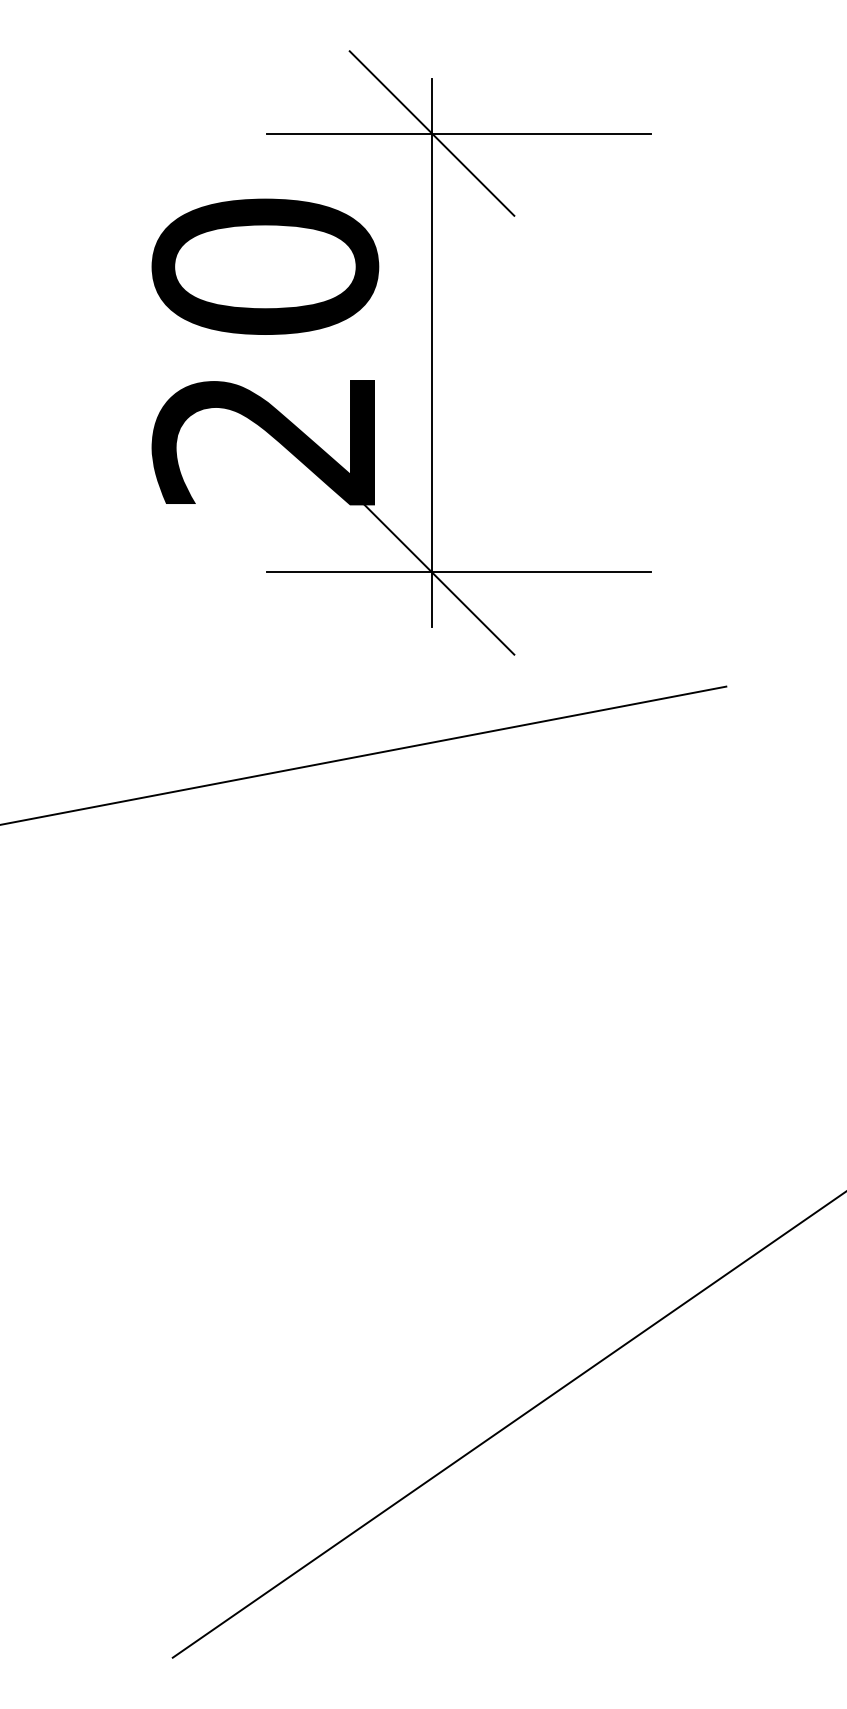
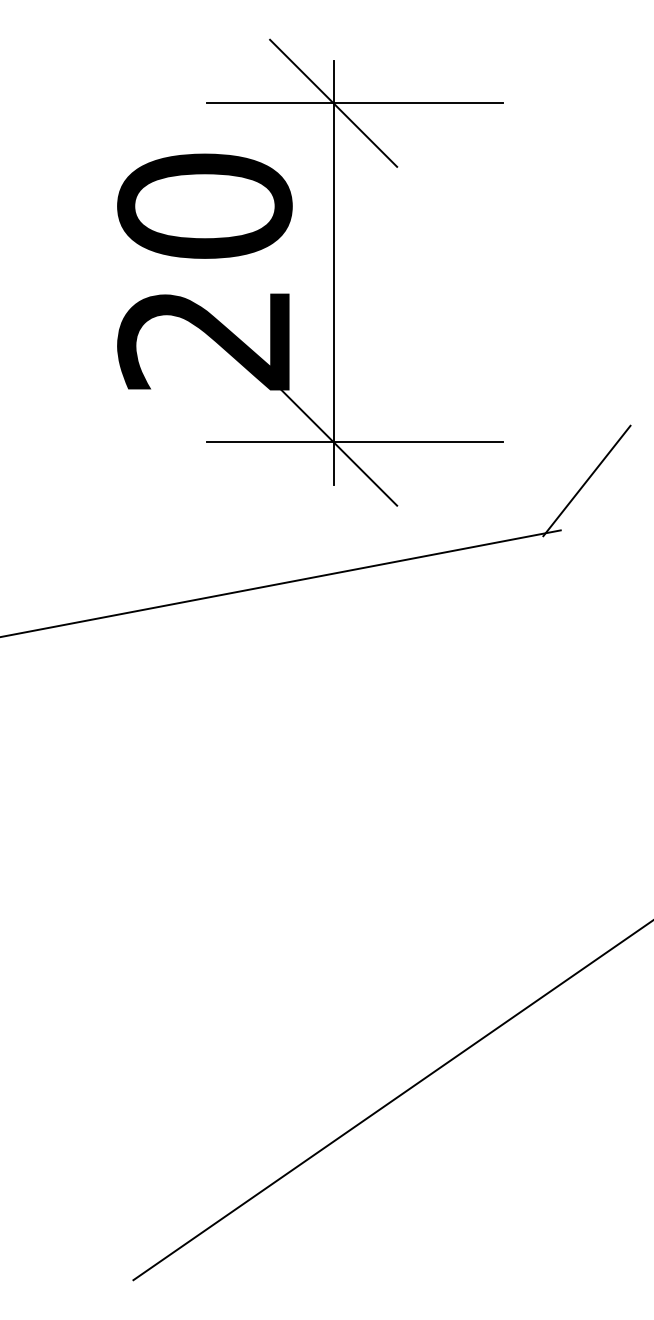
line: (759, 622) -> (586, 480), added

